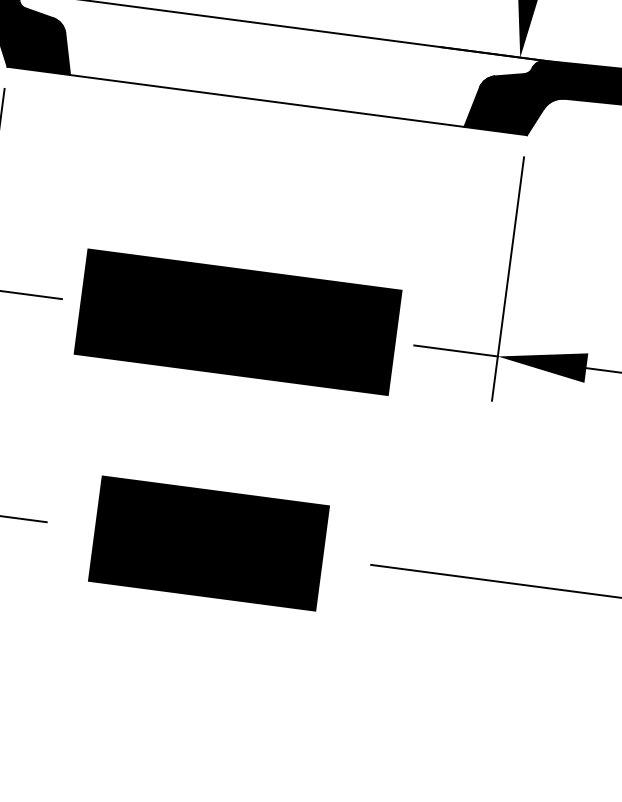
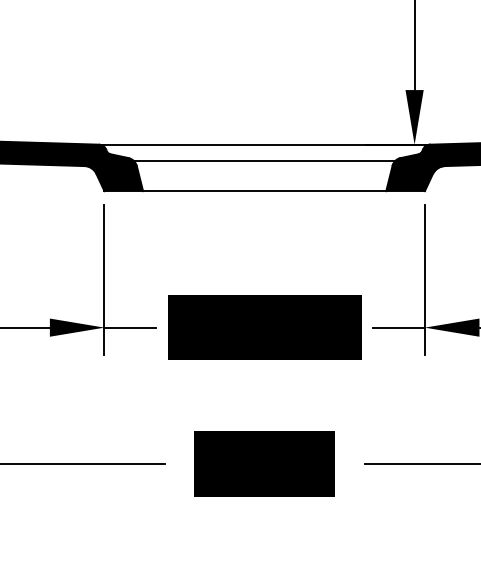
line: (273, 51) -> (264, 160), added

